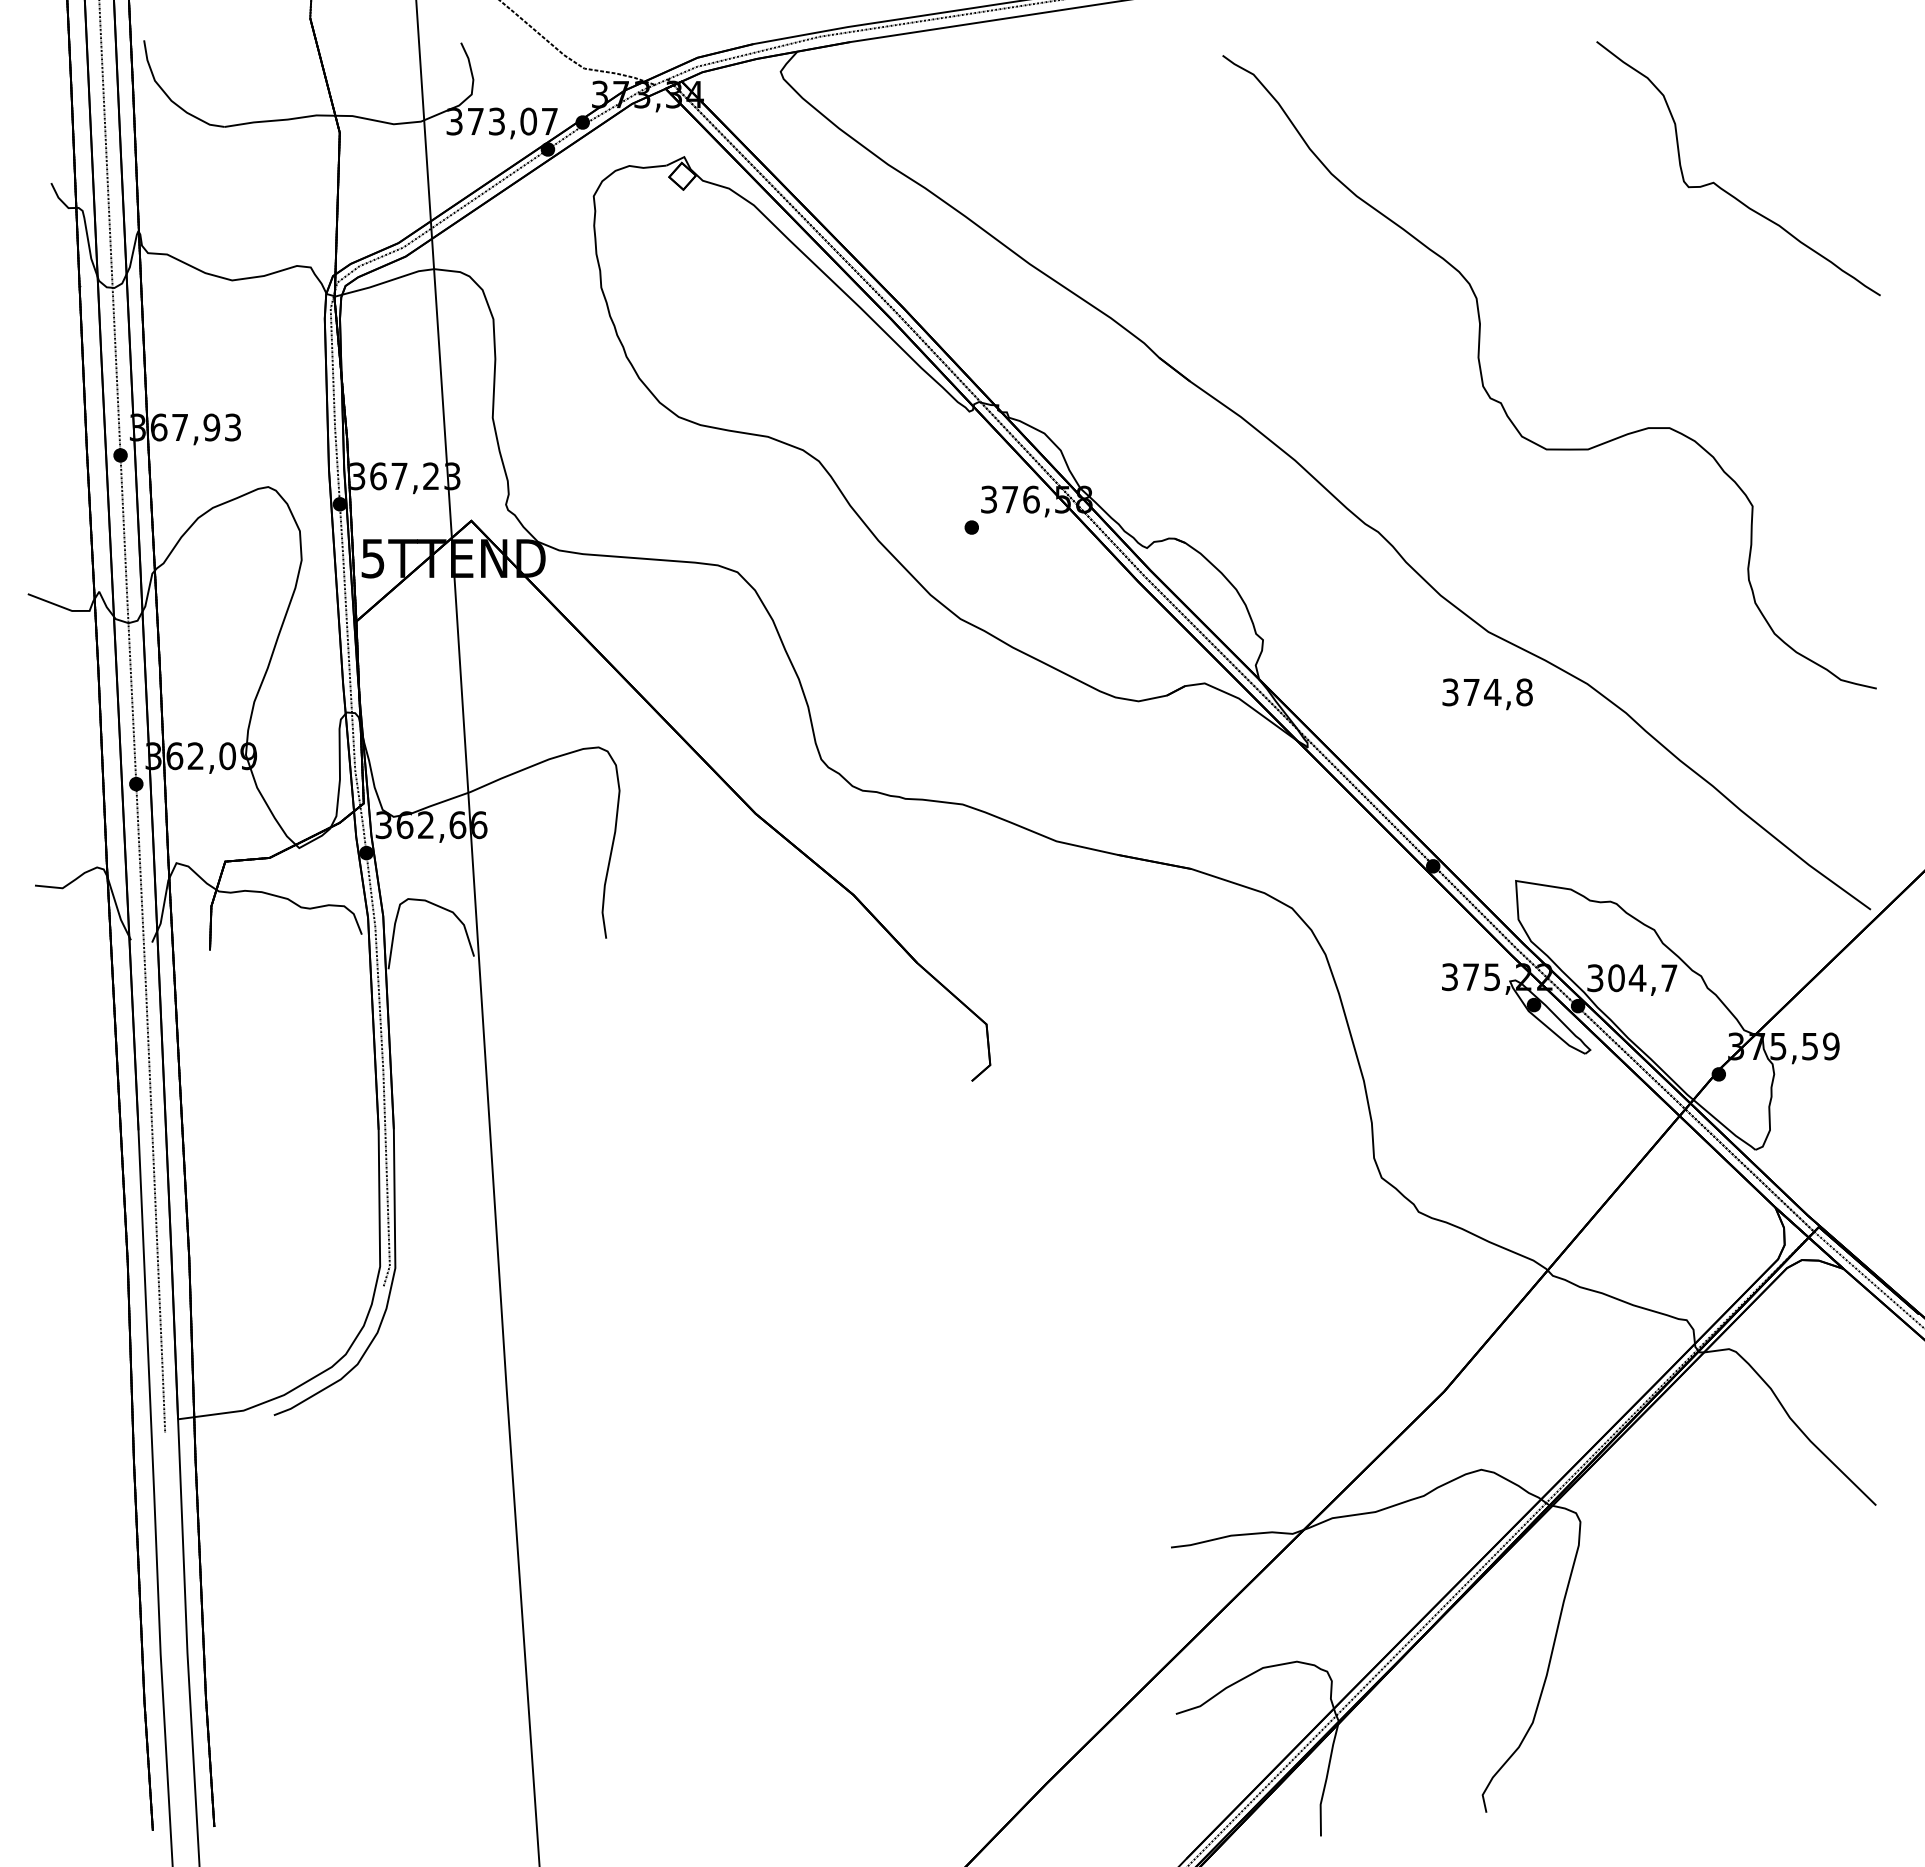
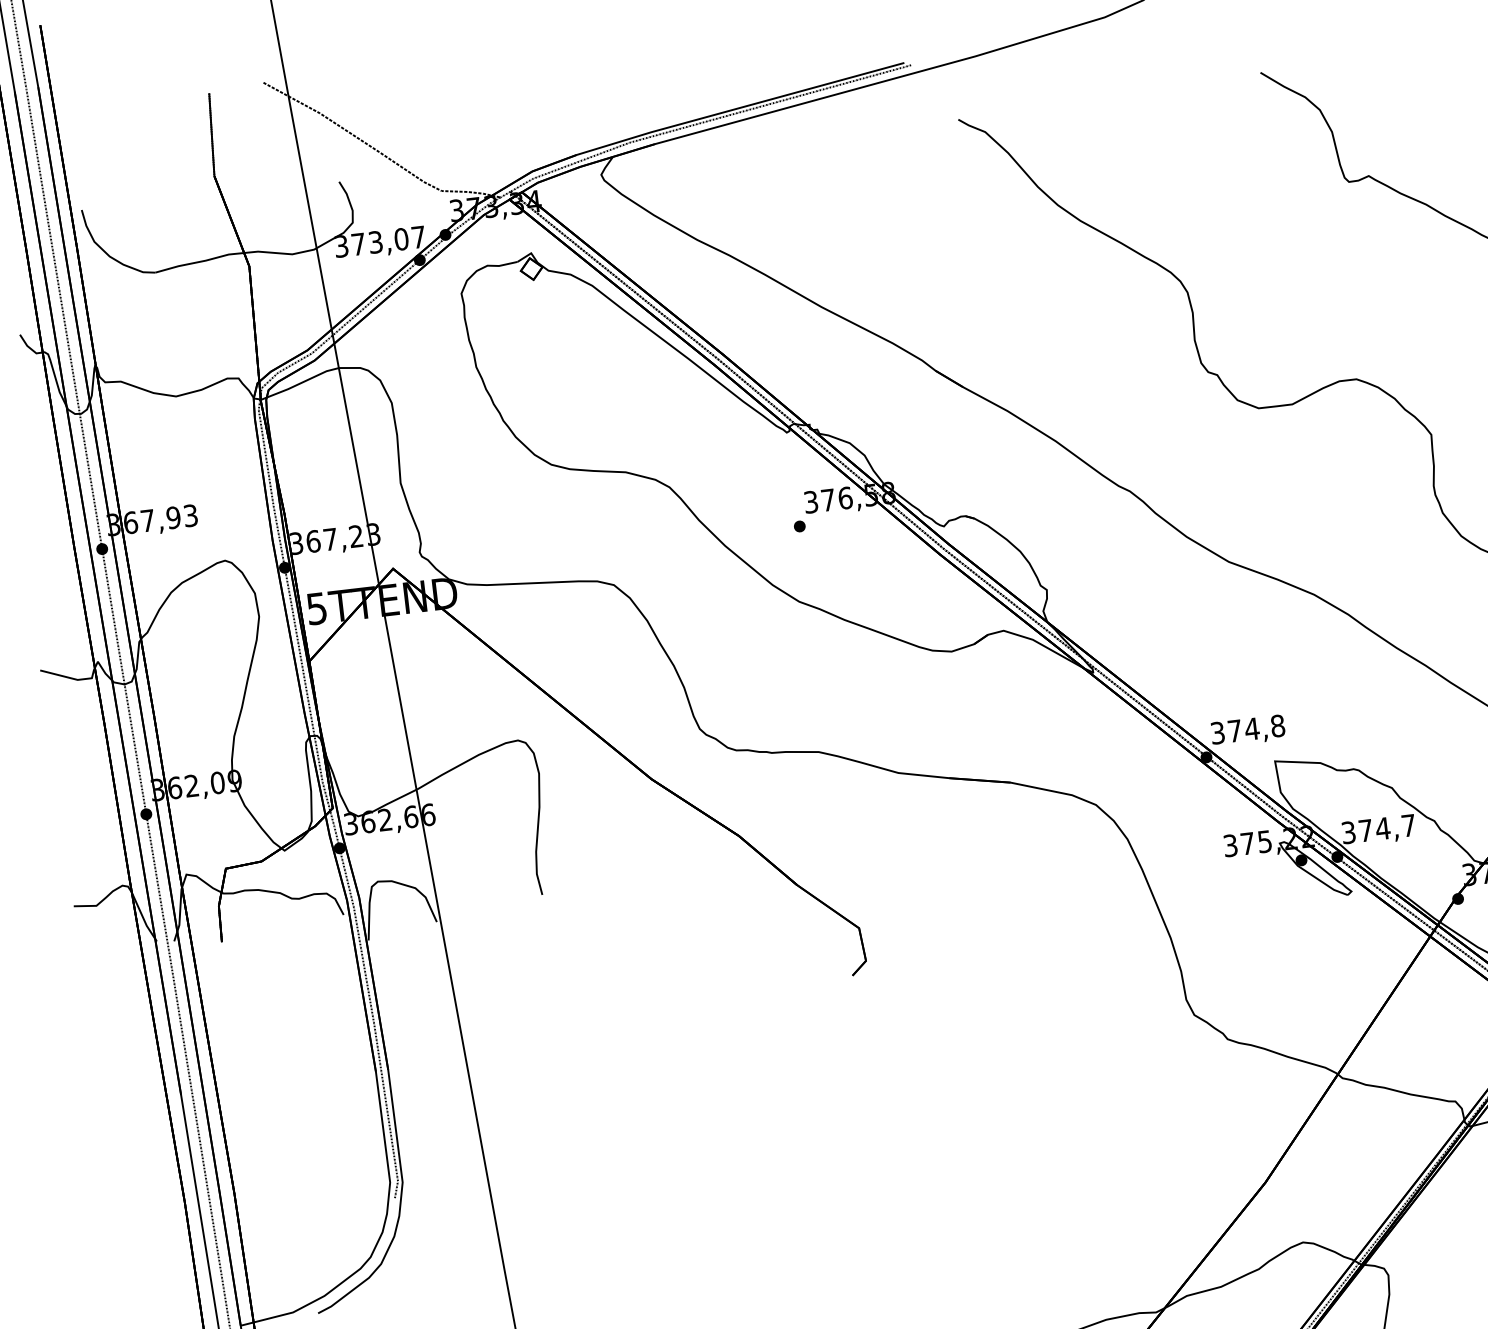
text: (1487, 694) -> (1248, 731), moved
text: (1616, 978) -> (1365, 830), 304,7 -> 374,7

